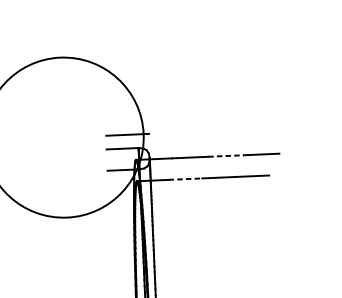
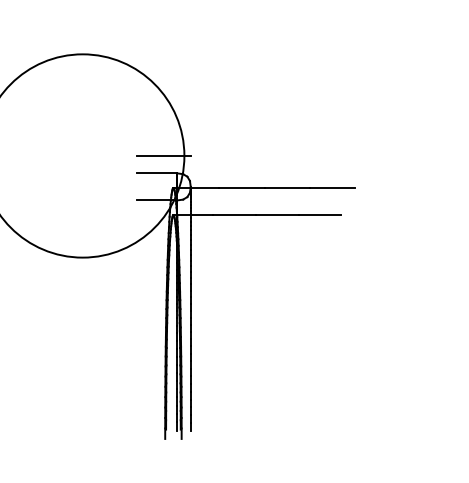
line: (225, 156) -> (287, 188), dashed -> solid
line: (185, 179) -> (235, 215), dashed -> solid

